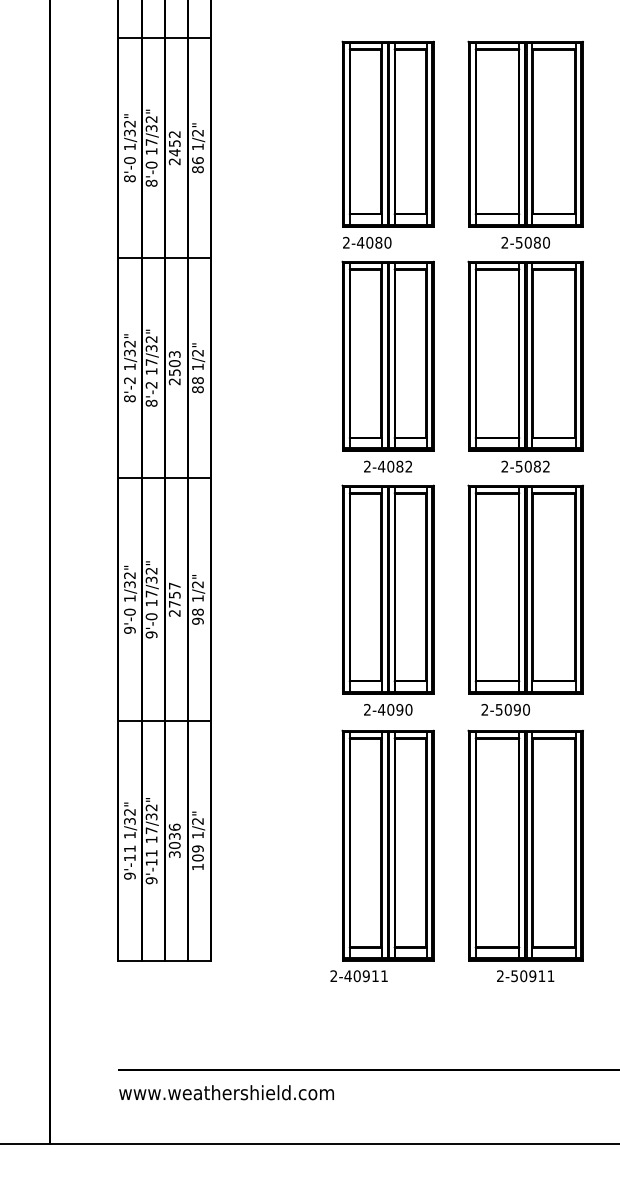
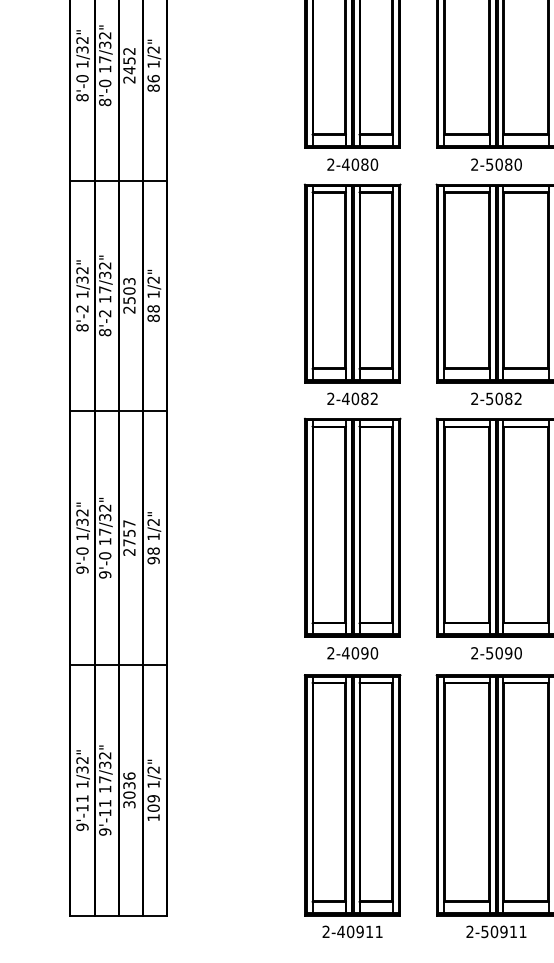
text: (367, 242) -> (352, 164), moved
text: (505, 709) -> (496, 652), moved
text: (358, 976) -> (351, 932), moved

